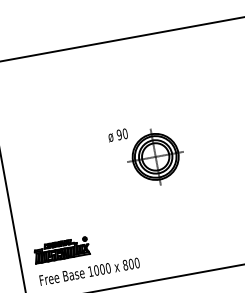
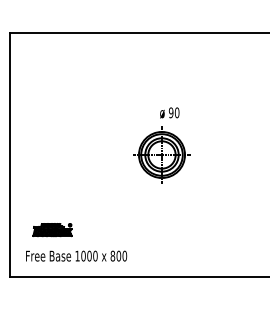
text: (117, 134) -> (169, 112), moved
part: (61, 249) -> (52, 229), size x0.7

